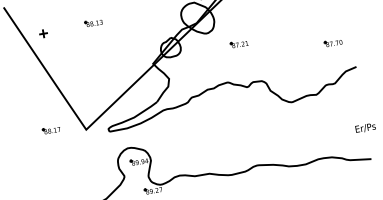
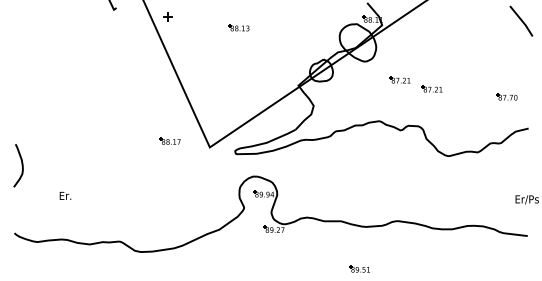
part: (43, 33) -> (167, 16), moved
part: (267, 46) -> (431, 88), added

